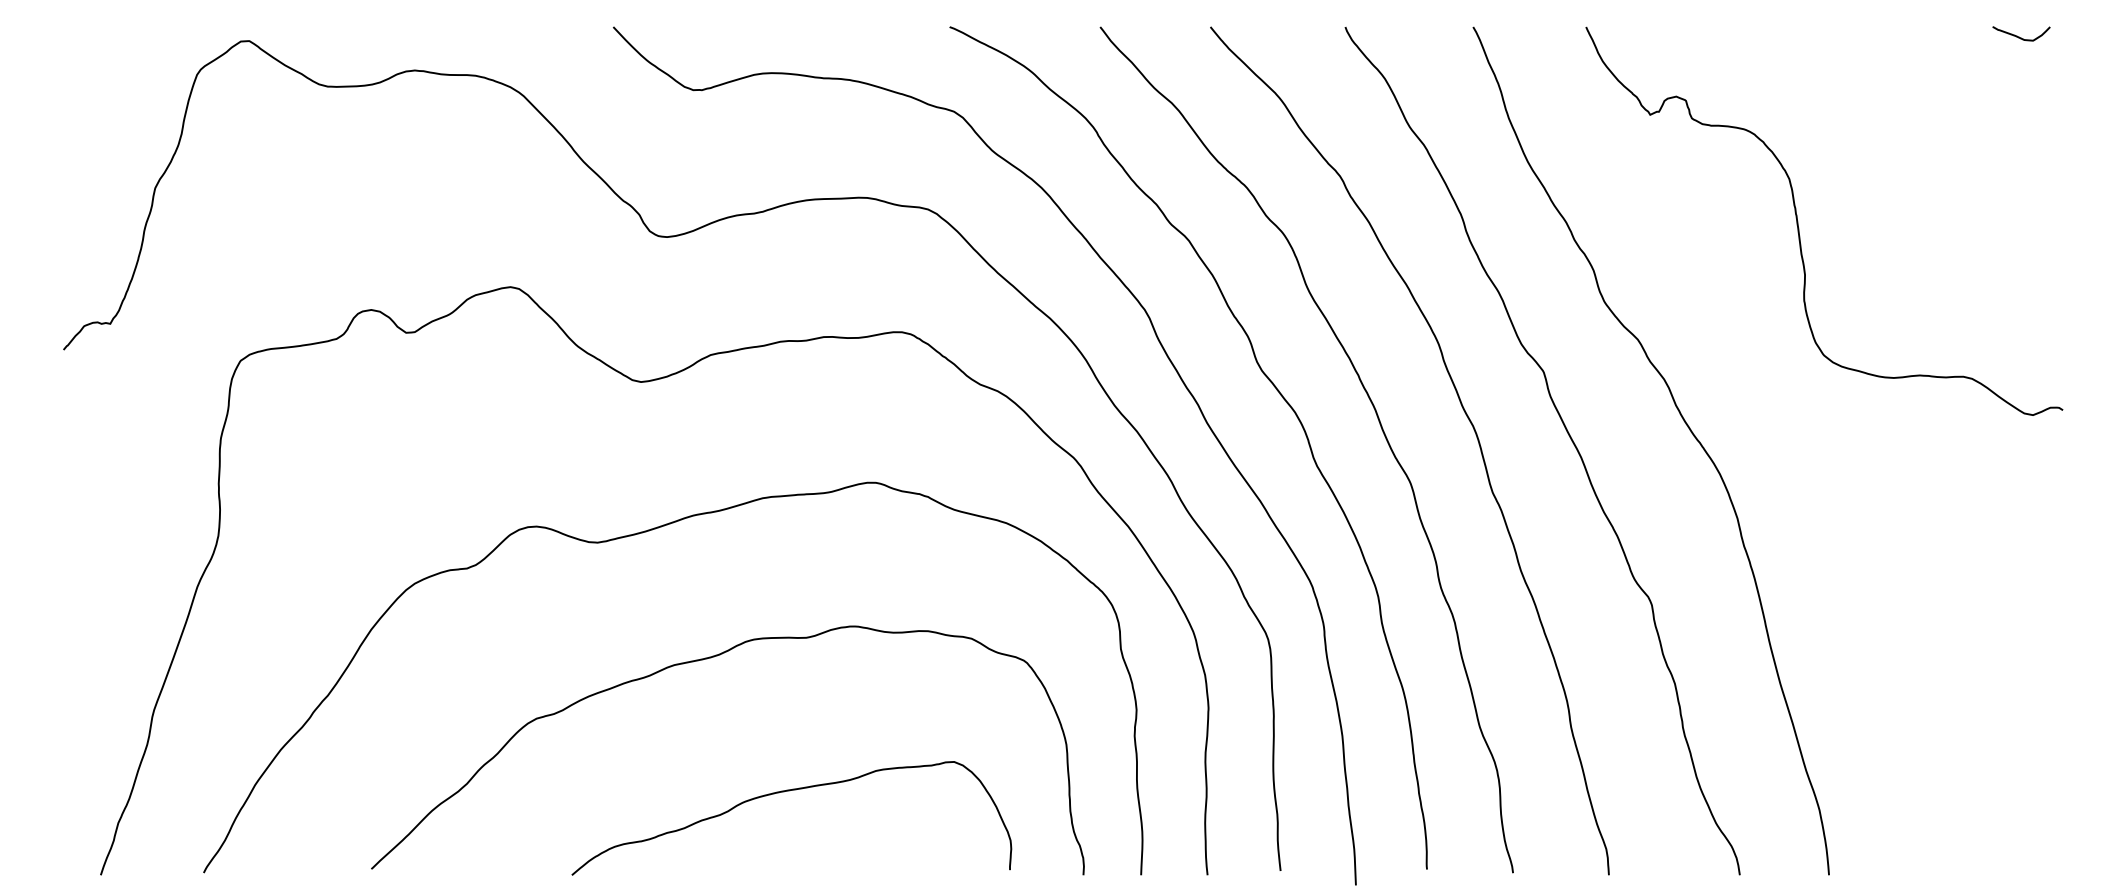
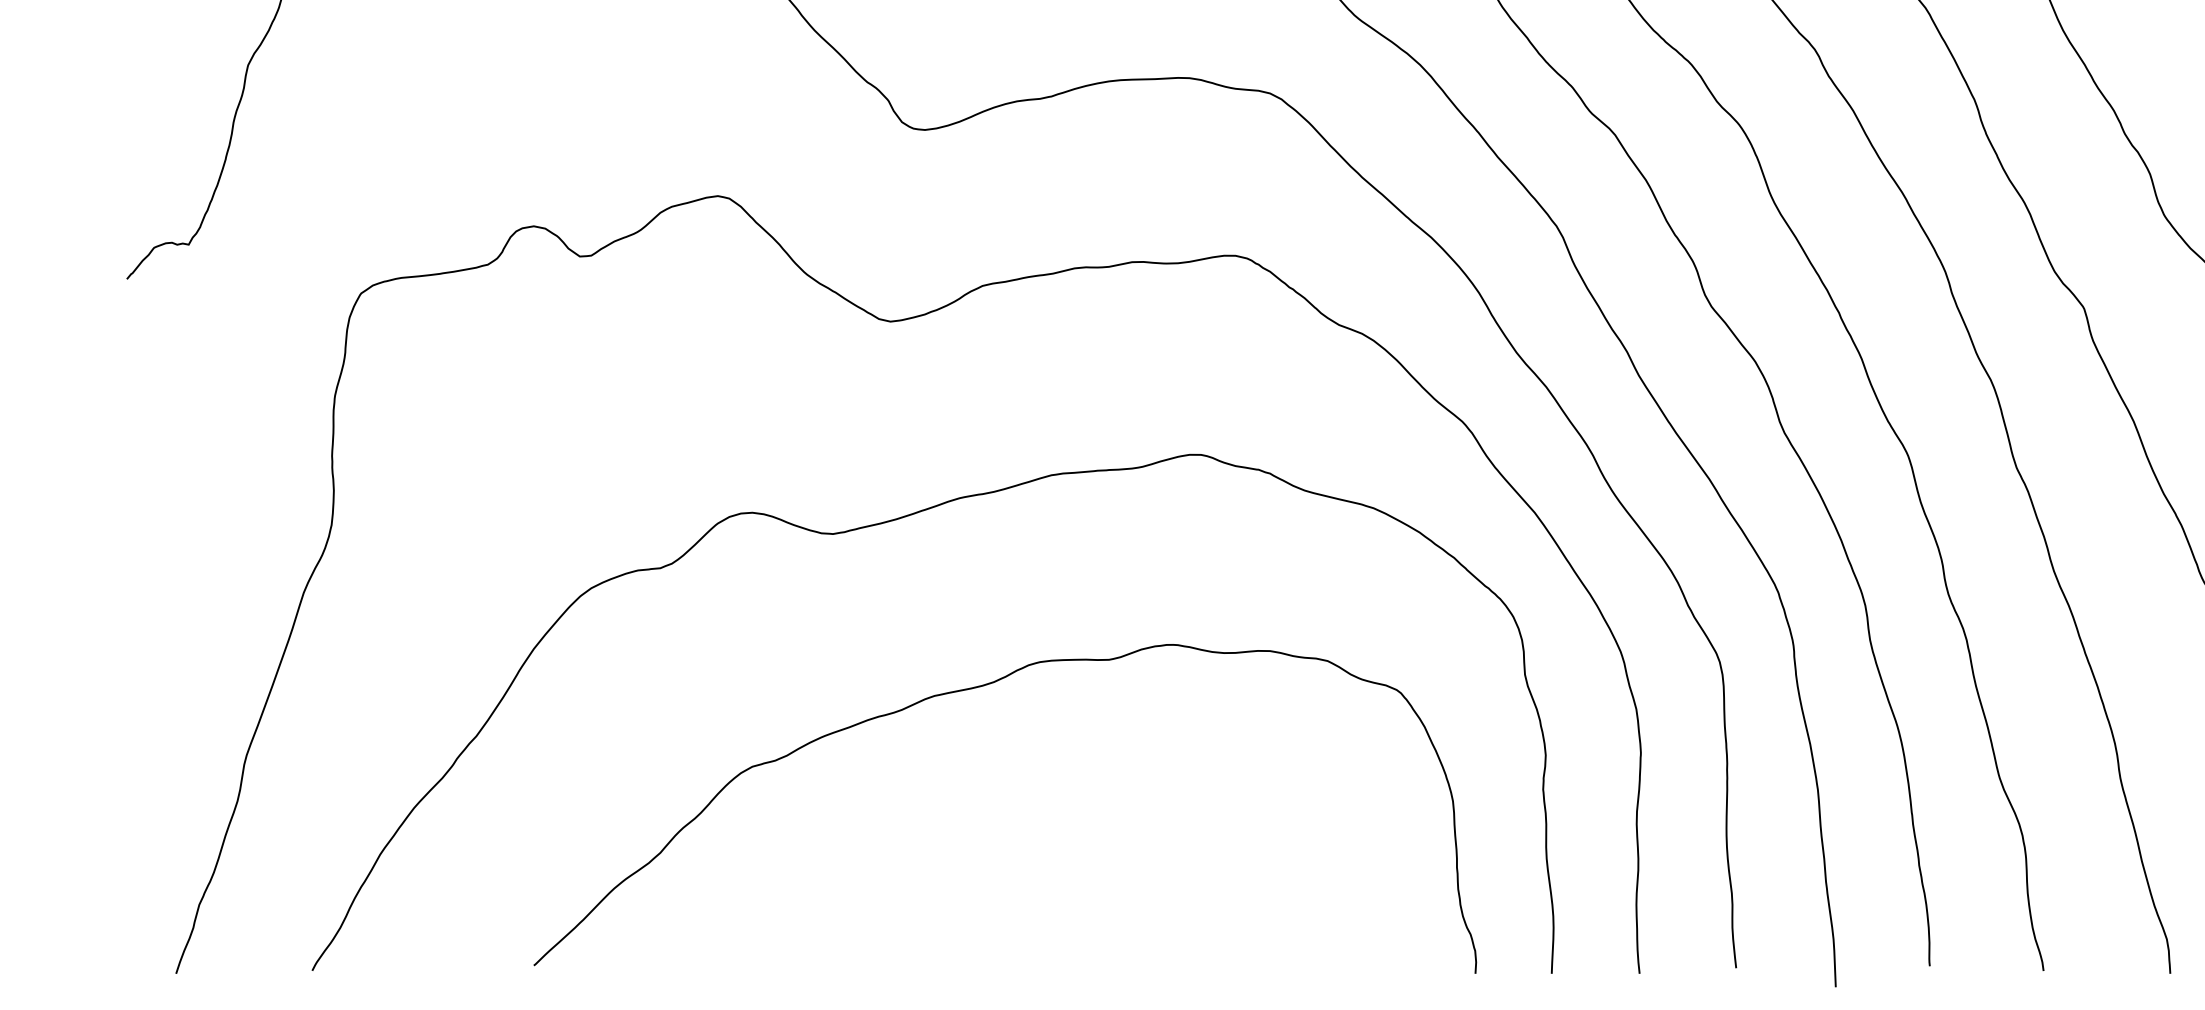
curve: (784, 792) -> (1080, 864), removed

